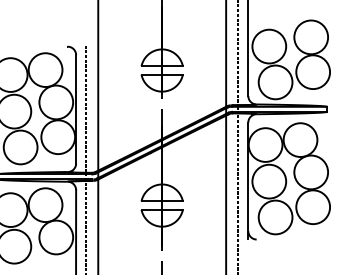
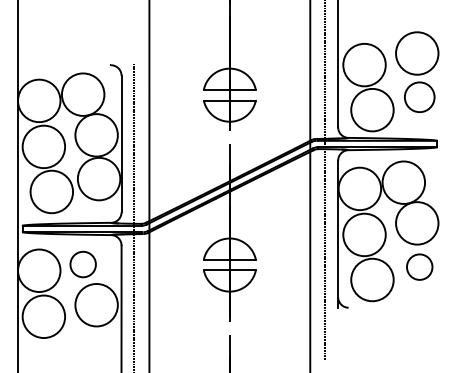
circle: (313, 72) -> (419, 97), size x0.7
circle: (45, 205) -> (82, 264), size x0.6
circle: (313, 206) -> (419, 266), size x0.6

